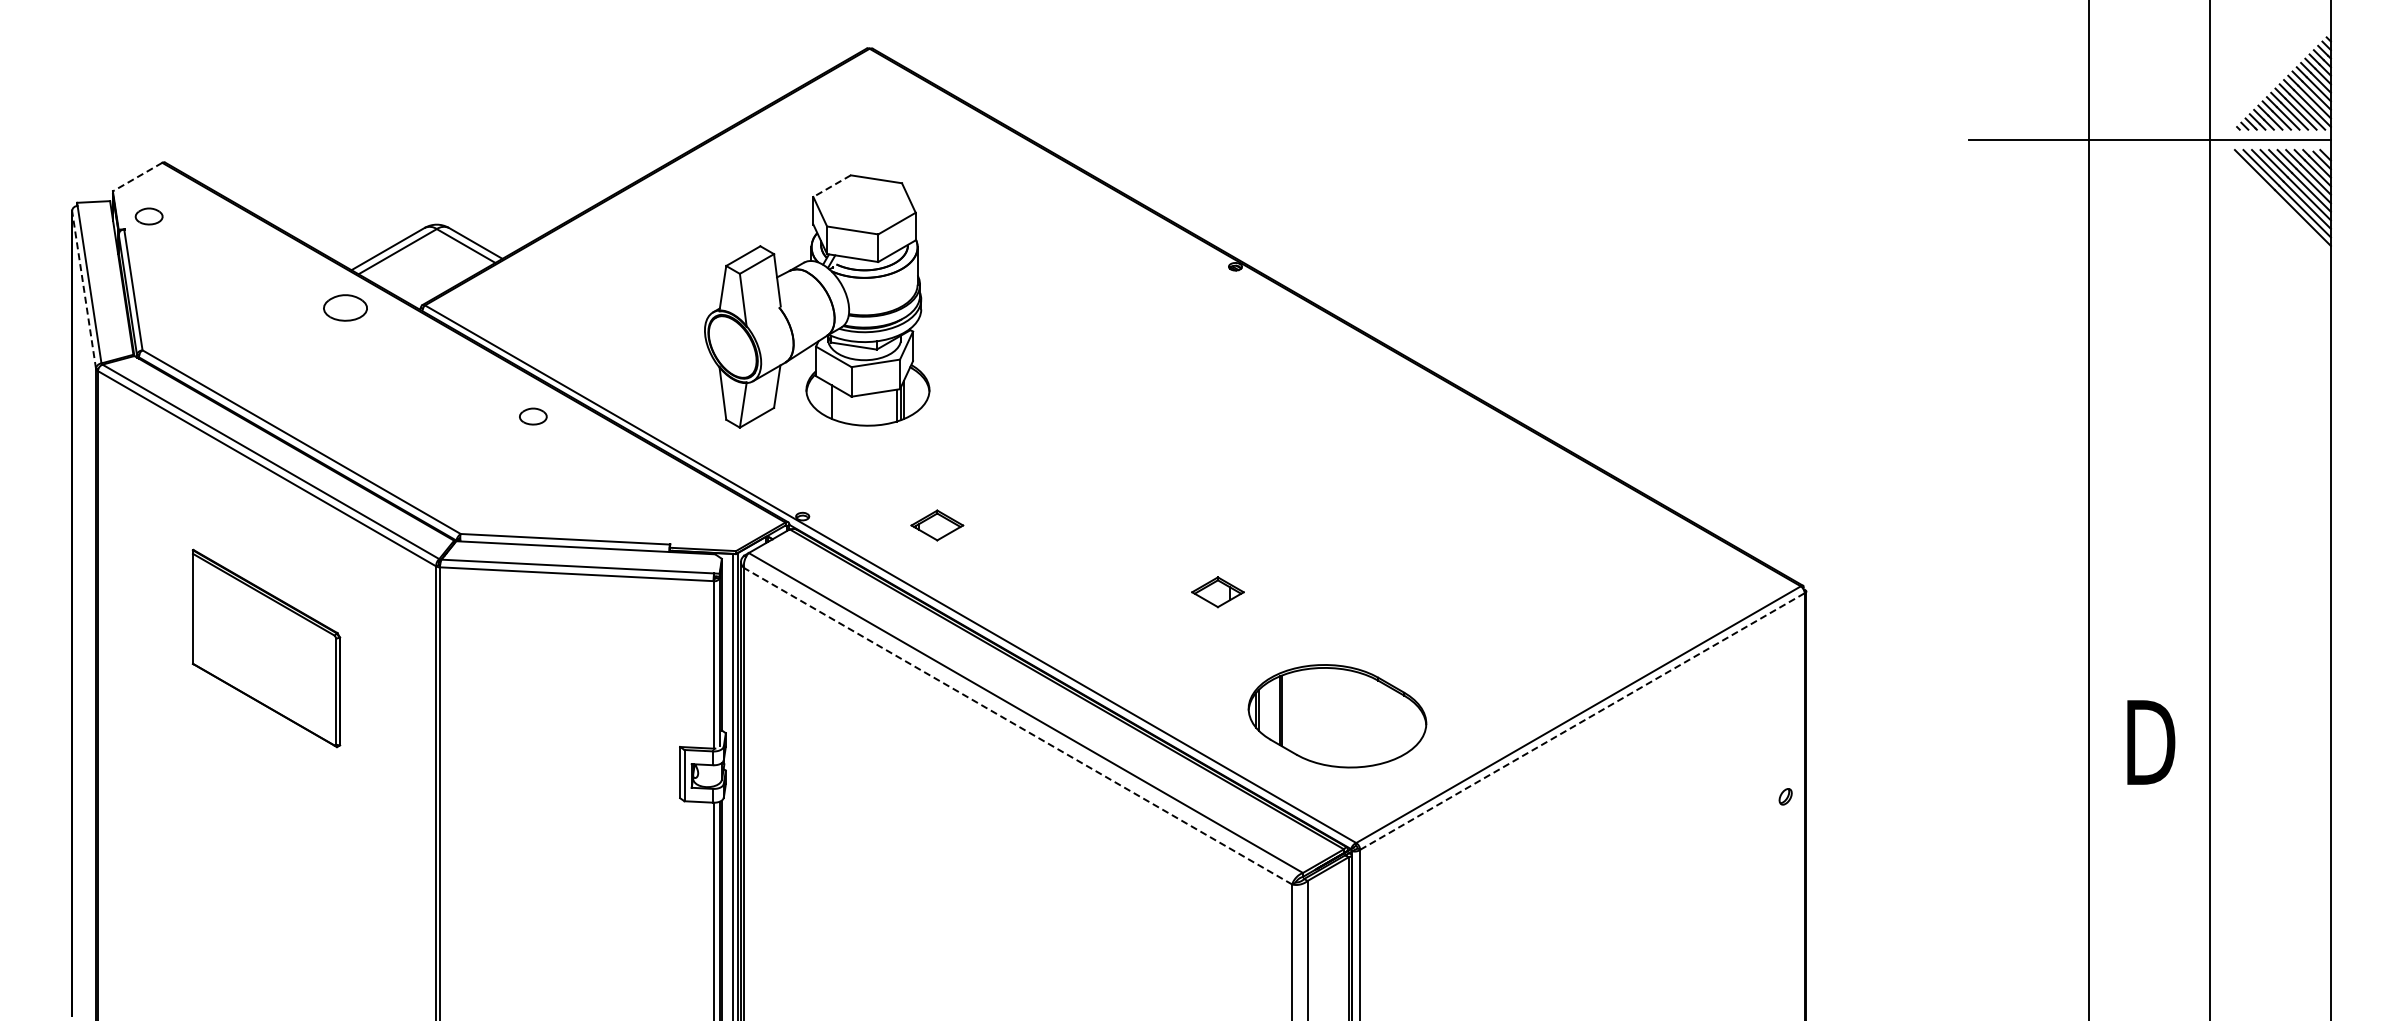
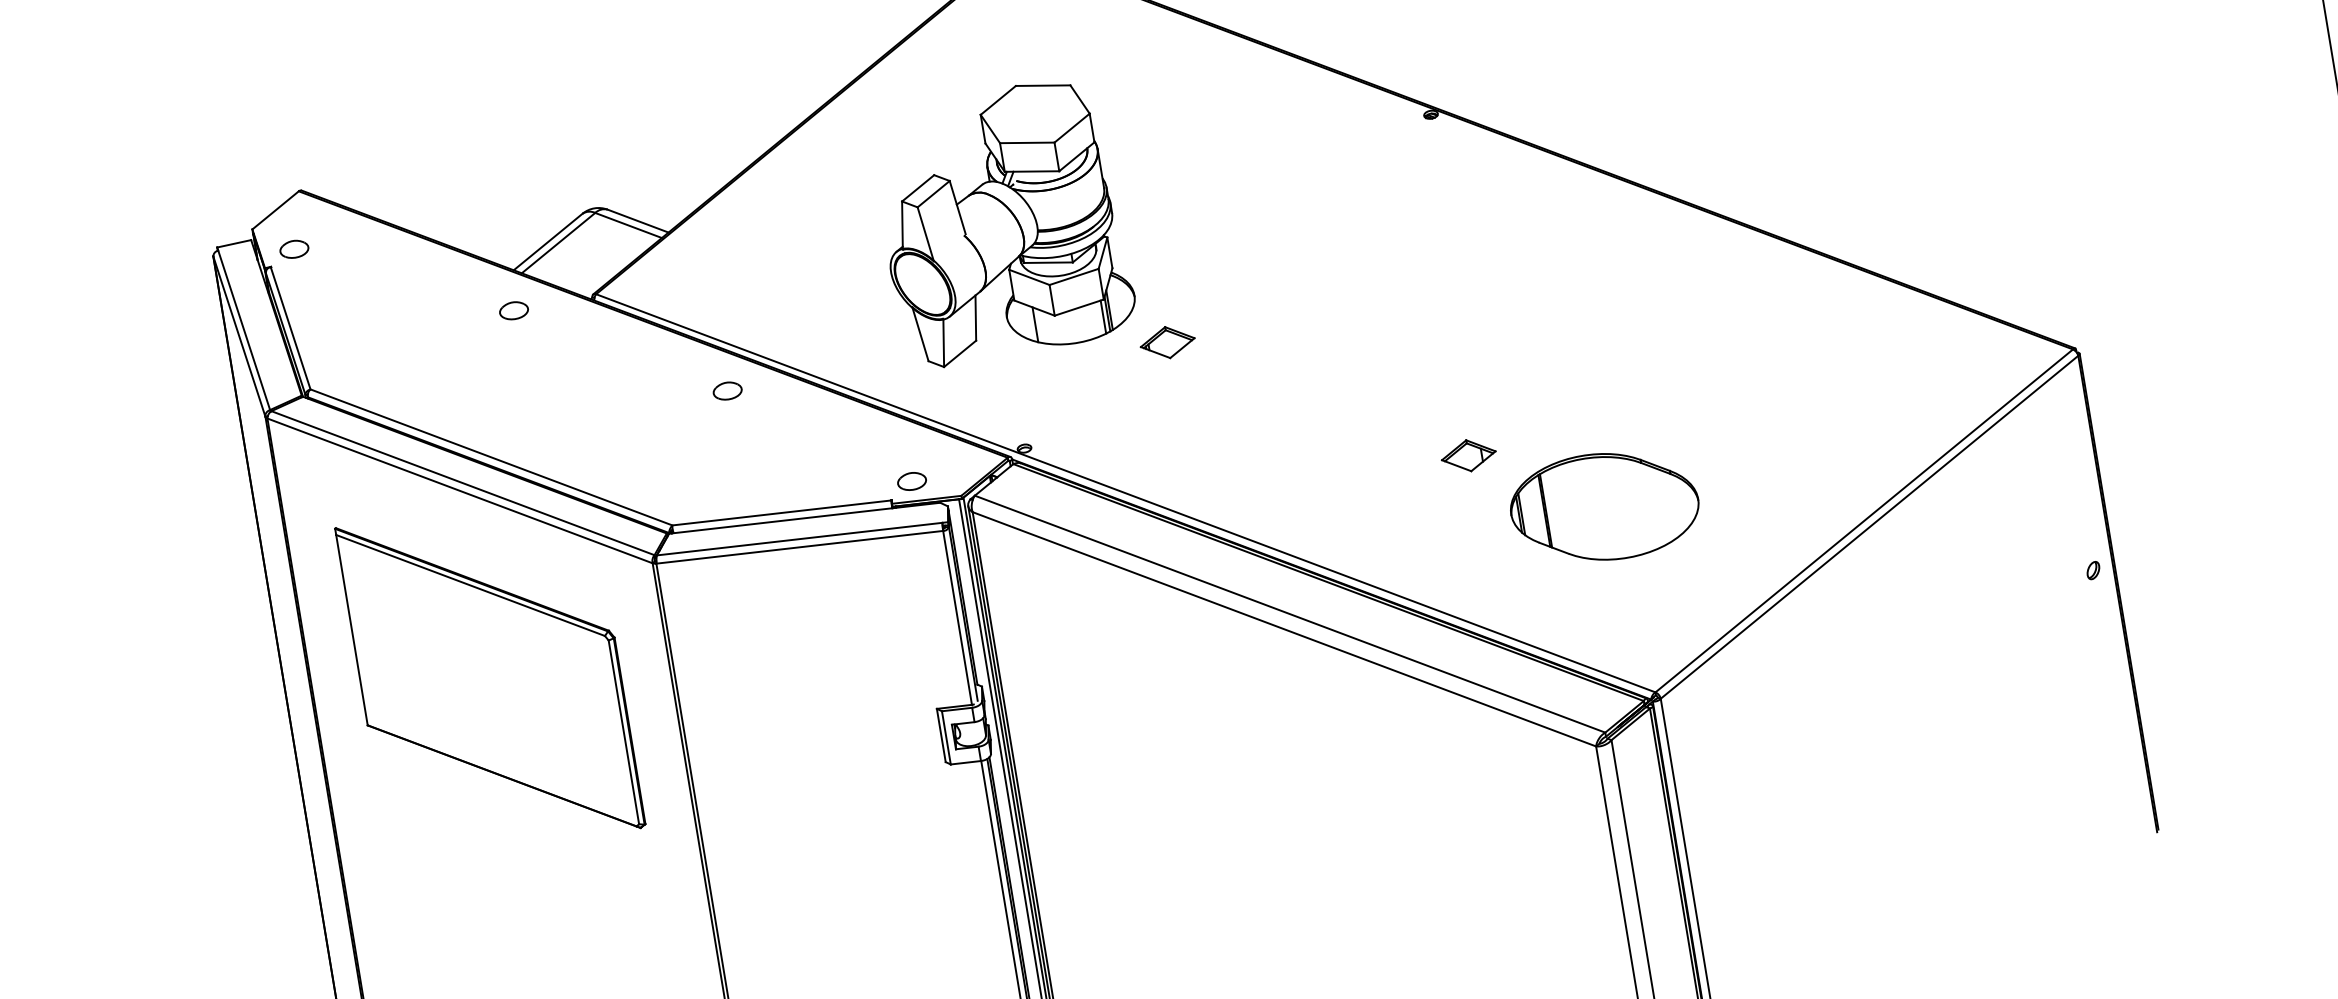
line: (137, 177) -> (275, 210), dashed -> solid
line: (832, 186) -> (998, 100), dashed -> solid
line: (84, 289) -> (239, 336), dashed -> solid
part: (345, 308) -> (514, 311), size x0.62
part: (937, 525) -> (1167, 342), moved
part: (691, 529) -> (911, 481), added
part: (266, 648) -> (490, 677), size x1.67
part: (1337, 716) -> (1604, 507), moved
line: (1582, 721) -> (1869, 527), dashed -> solid
line: (1017, 726) -> (1283, 629), dashed -> solid

